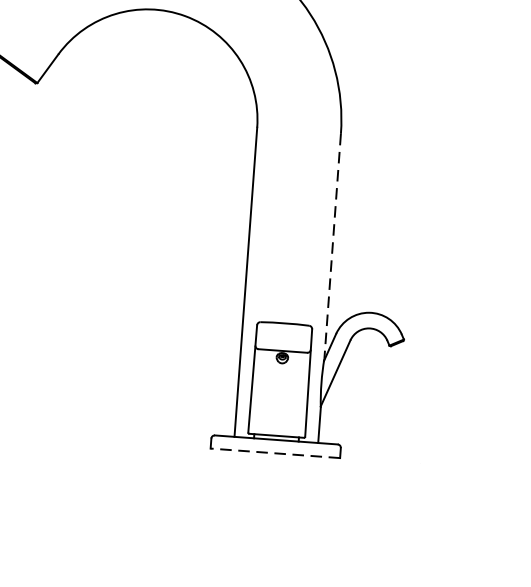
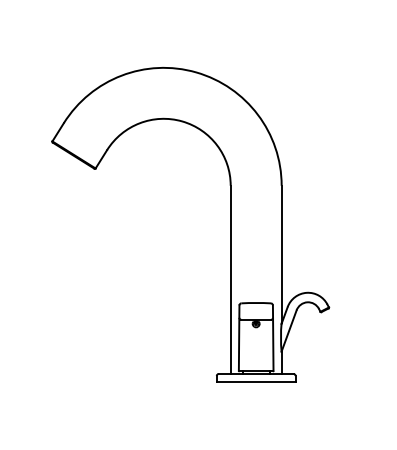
line: (332, 246) -> (281, 254), dashed -> solid
line: (274, 453) -> (255, 382), dashed -> solid

